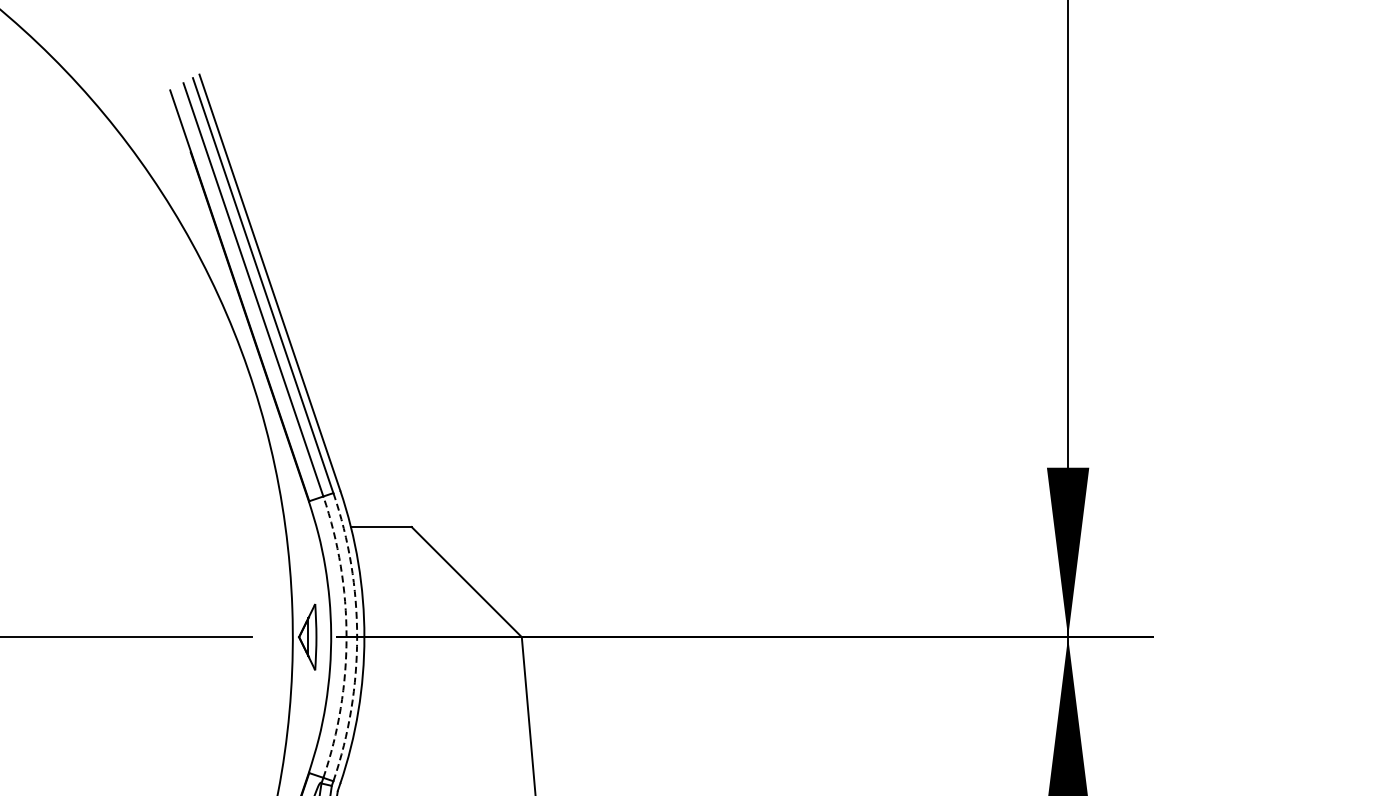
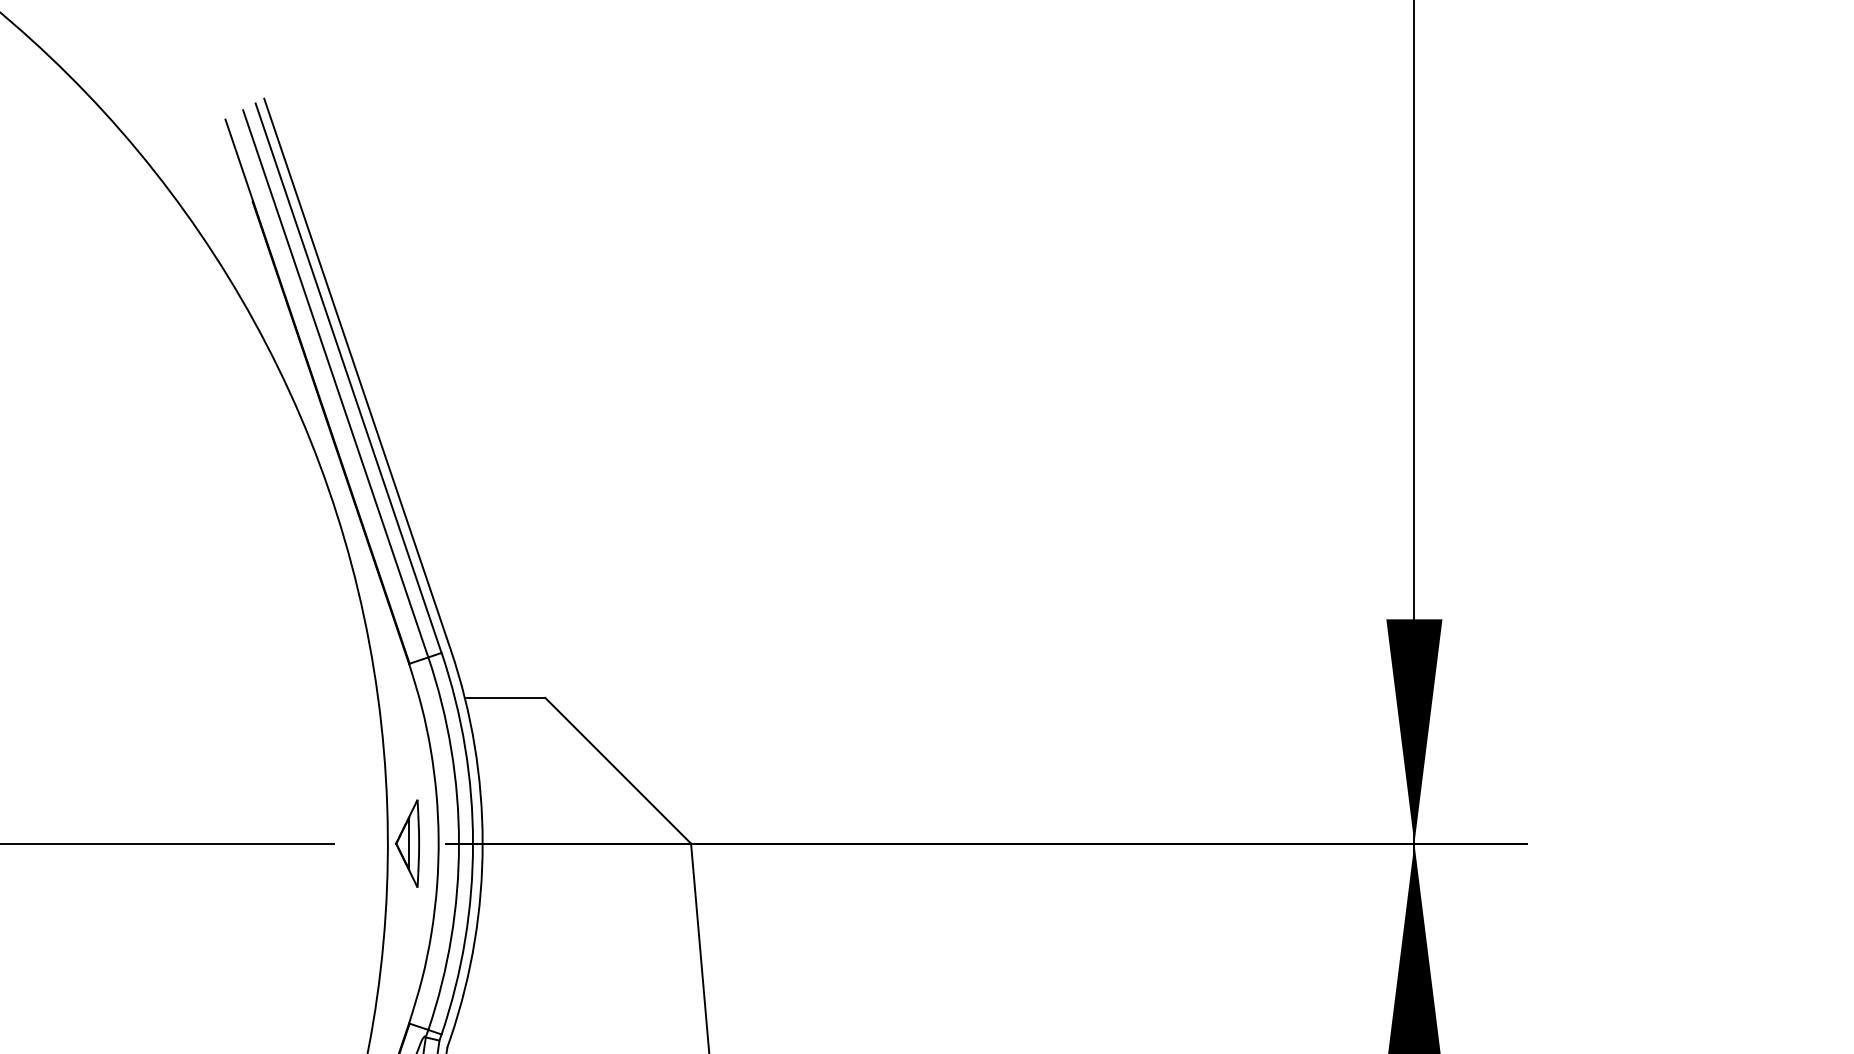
arc: (346, 637) -> (458, 844), dashed -> solid
arc: (357, 637) -> (473, 844), dashed -> solid

